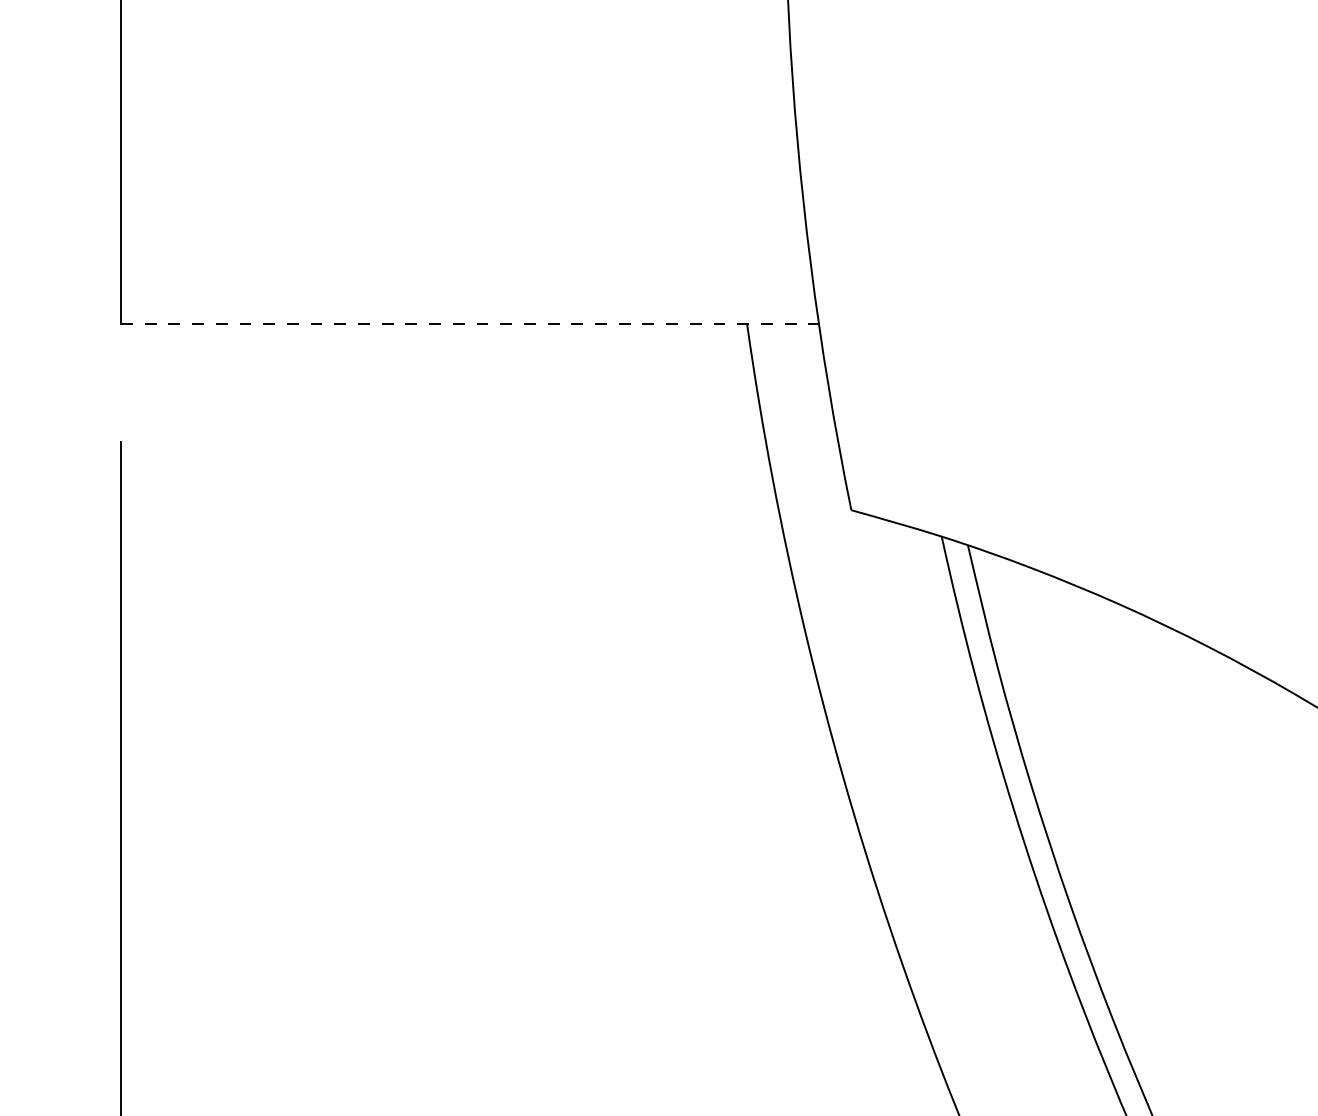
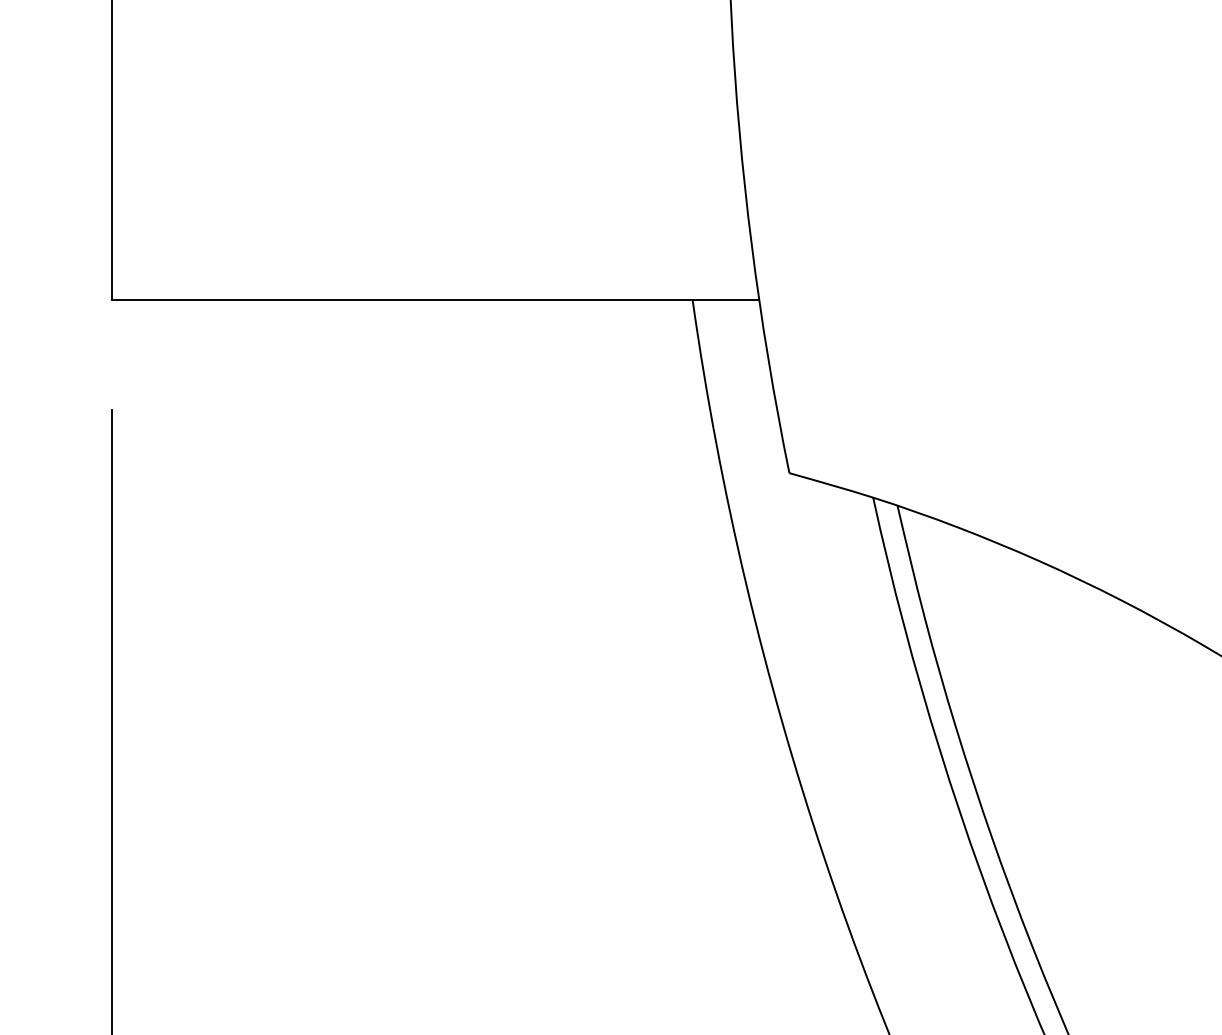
line: (469, 324) -> (435, 300), dashed -> solid

